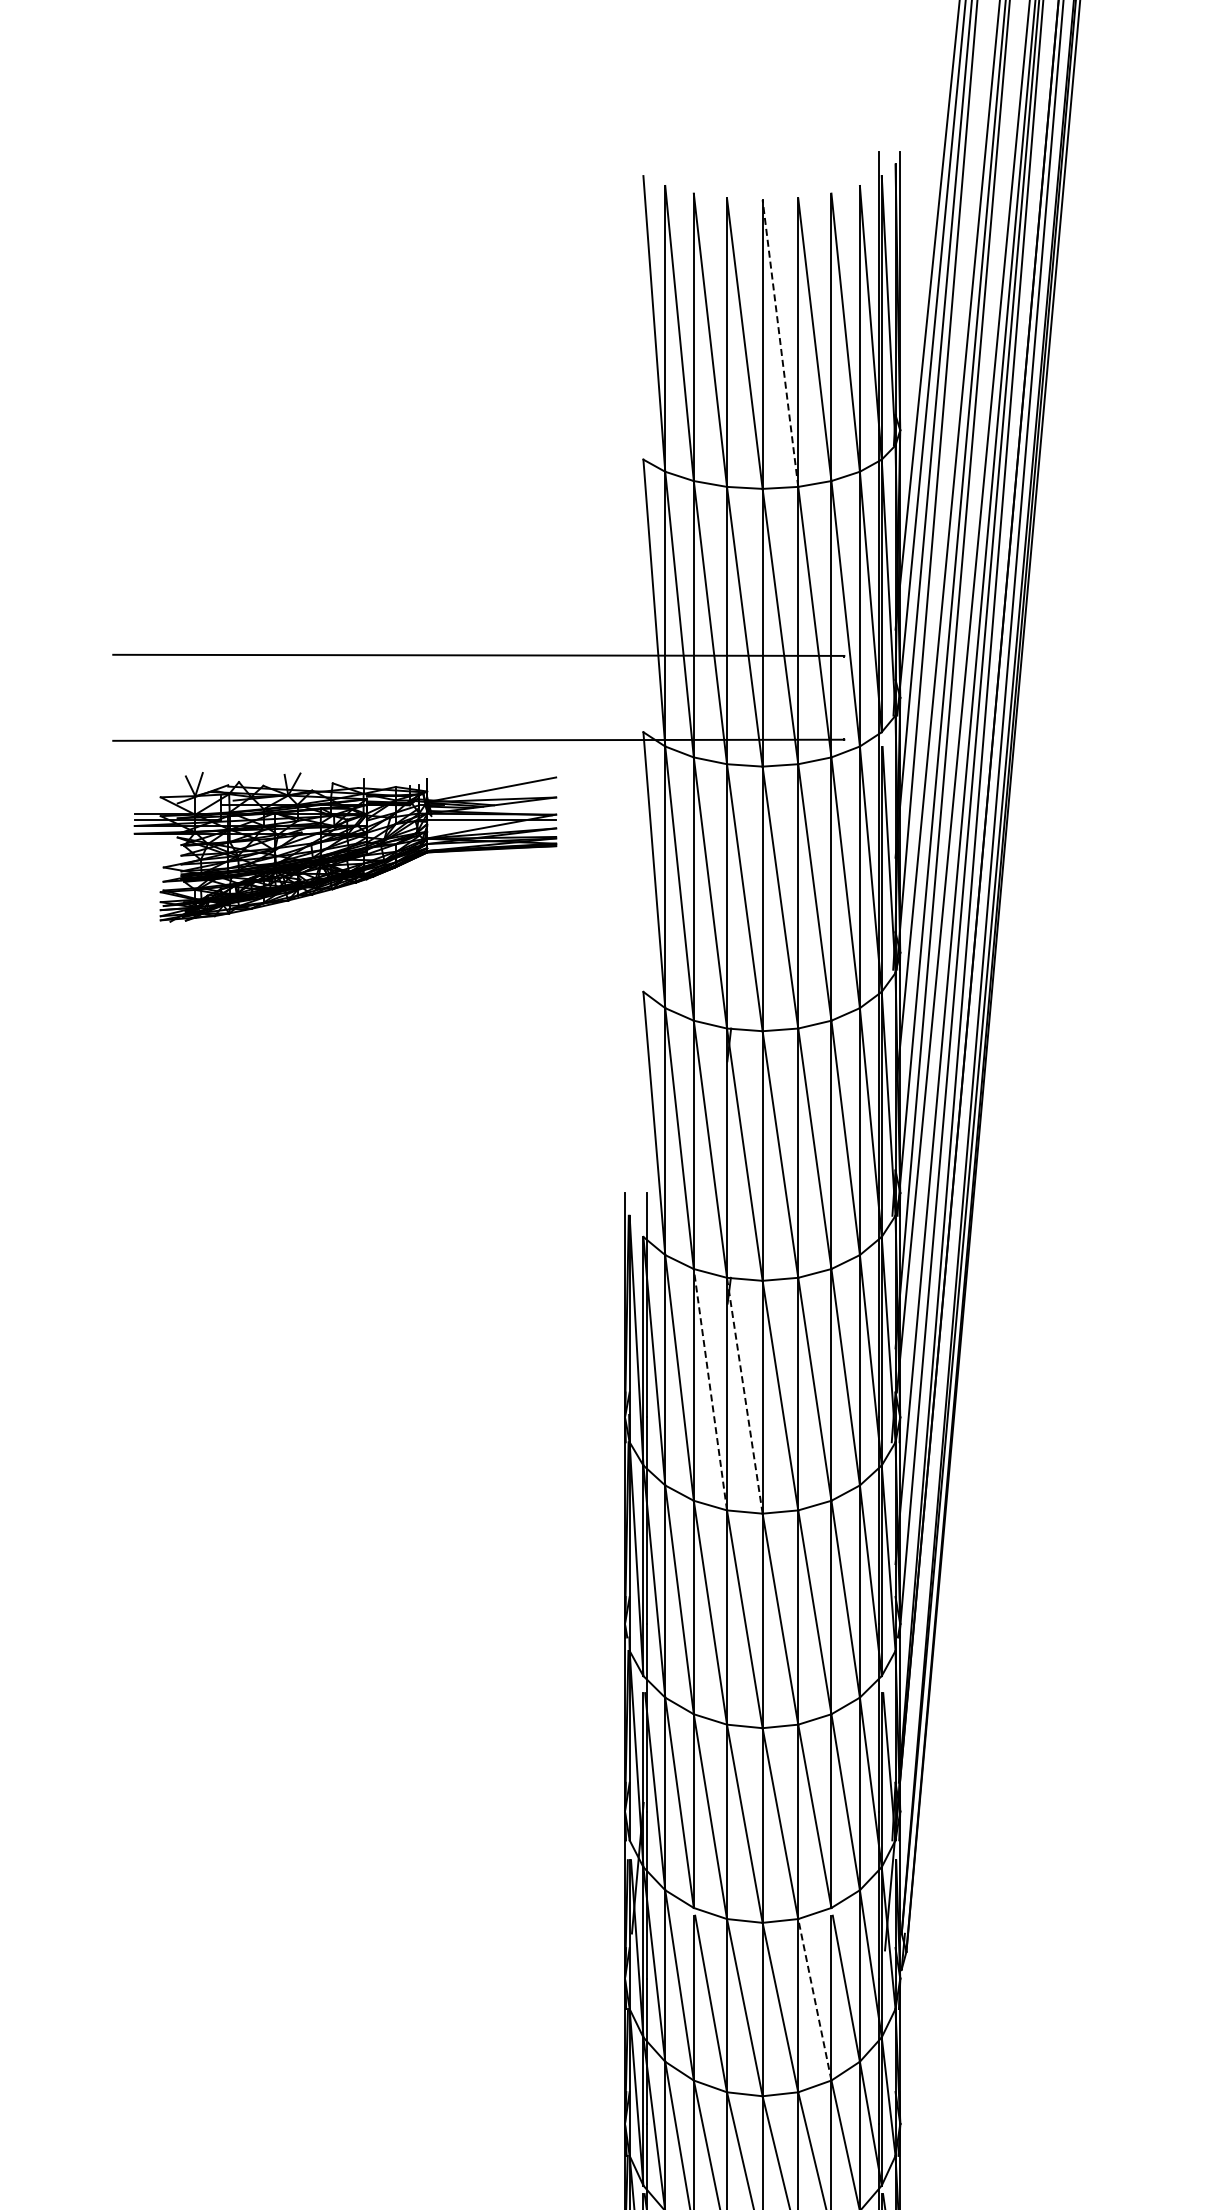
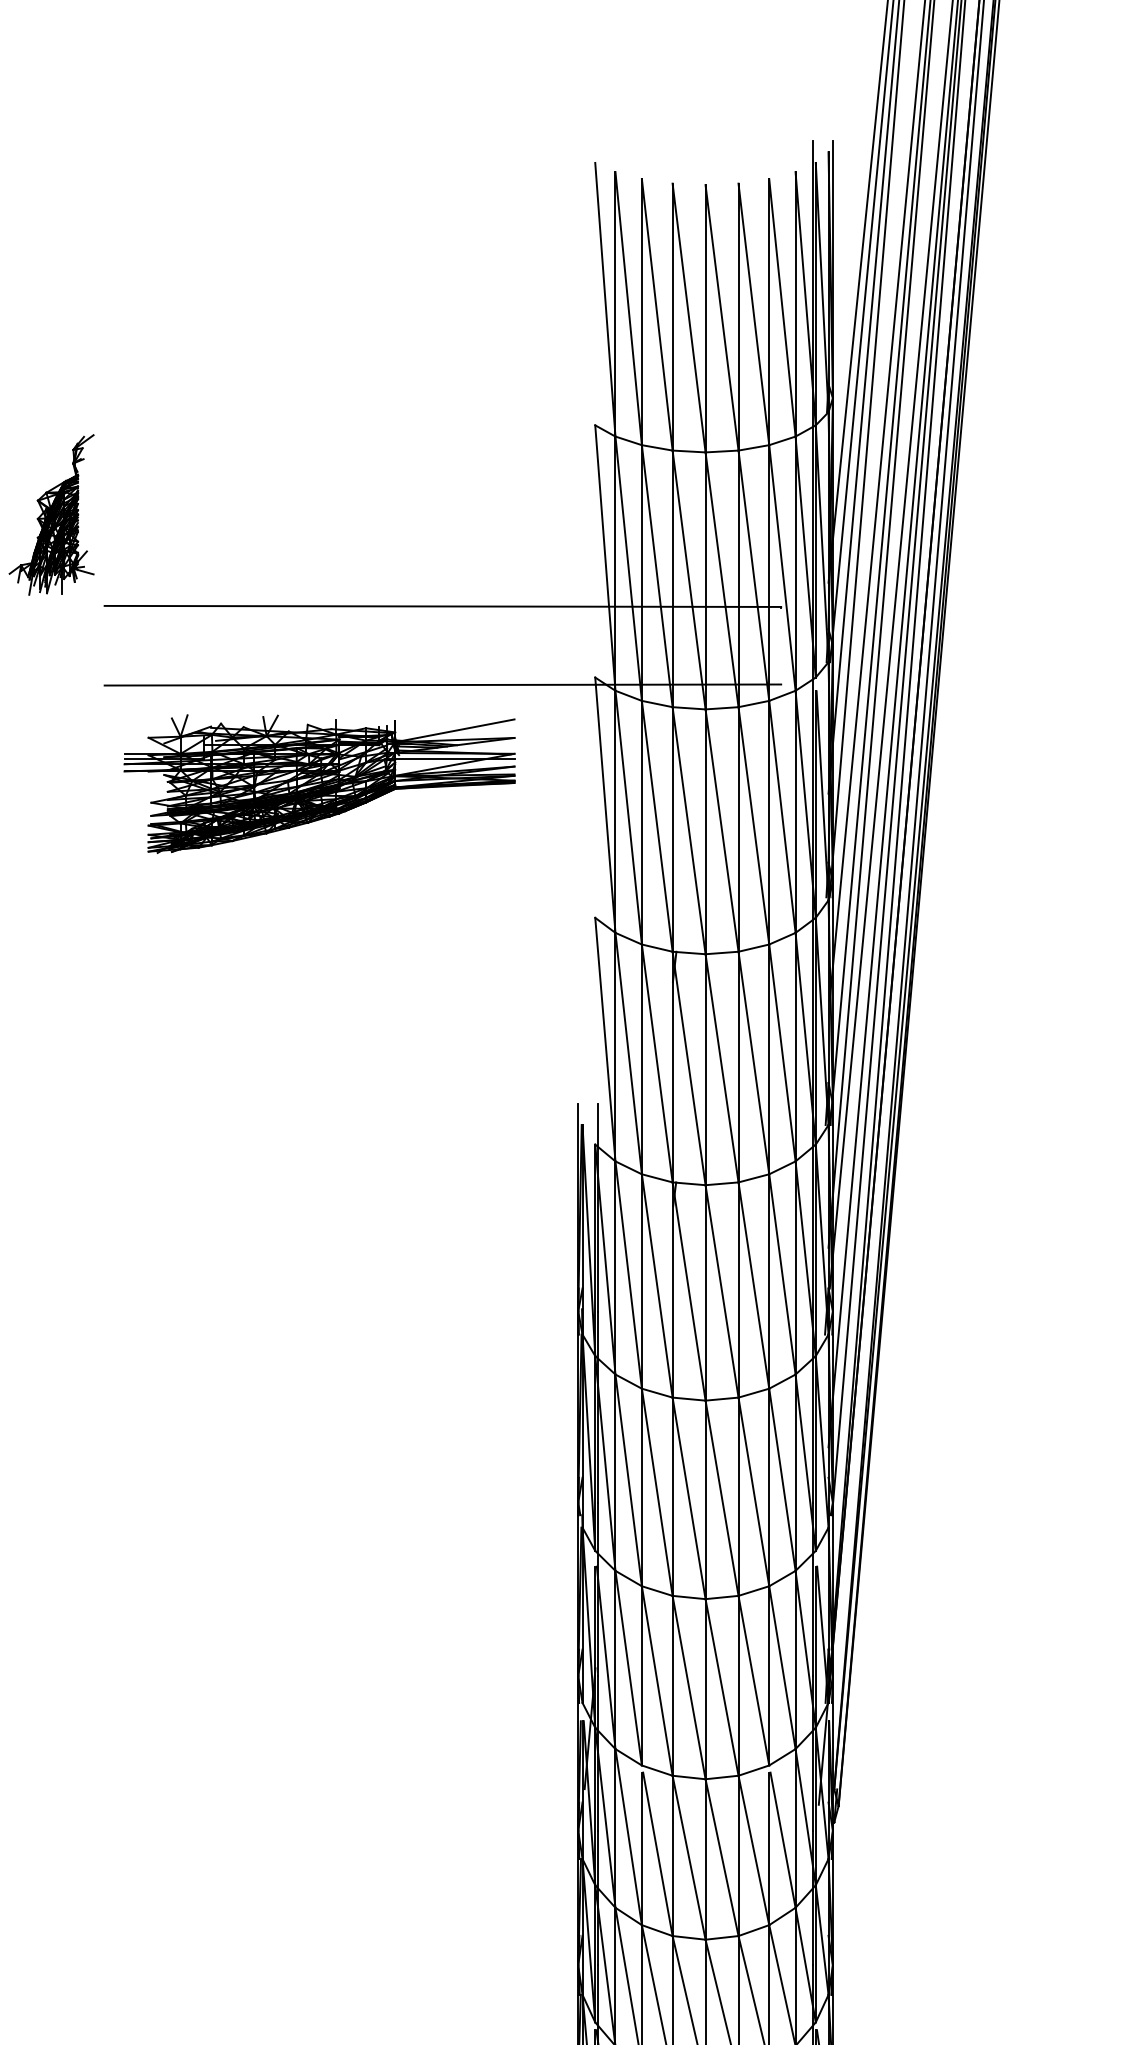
line: (780, 343) -> (722, 317), dashed -> solid
part: (55, 556) -> (51, 514), added
line: (710, 1389) -> (657, 1285), dashed -> solid
line: (744, 1395) -> (688, 1291), dashed -> solid
line: (814, 1999) -> (753, 1850), dashed -> solid

